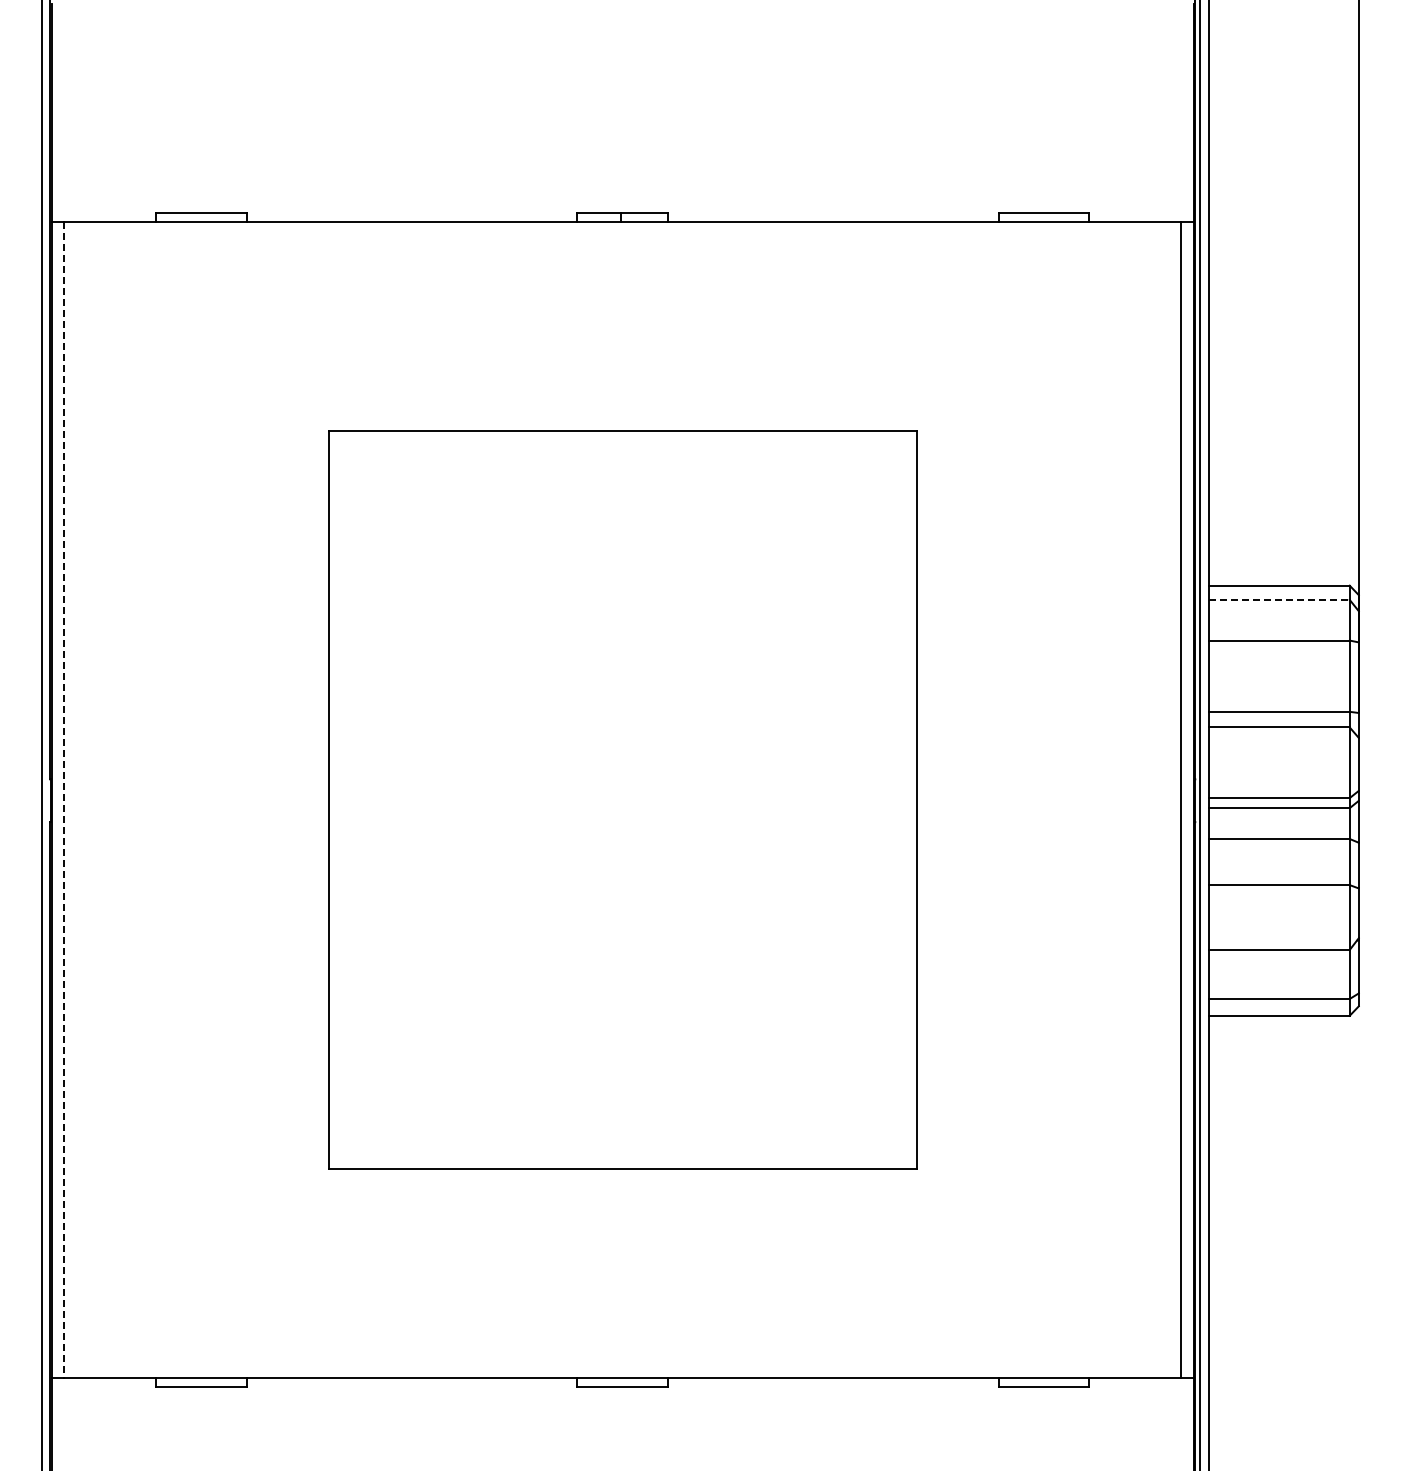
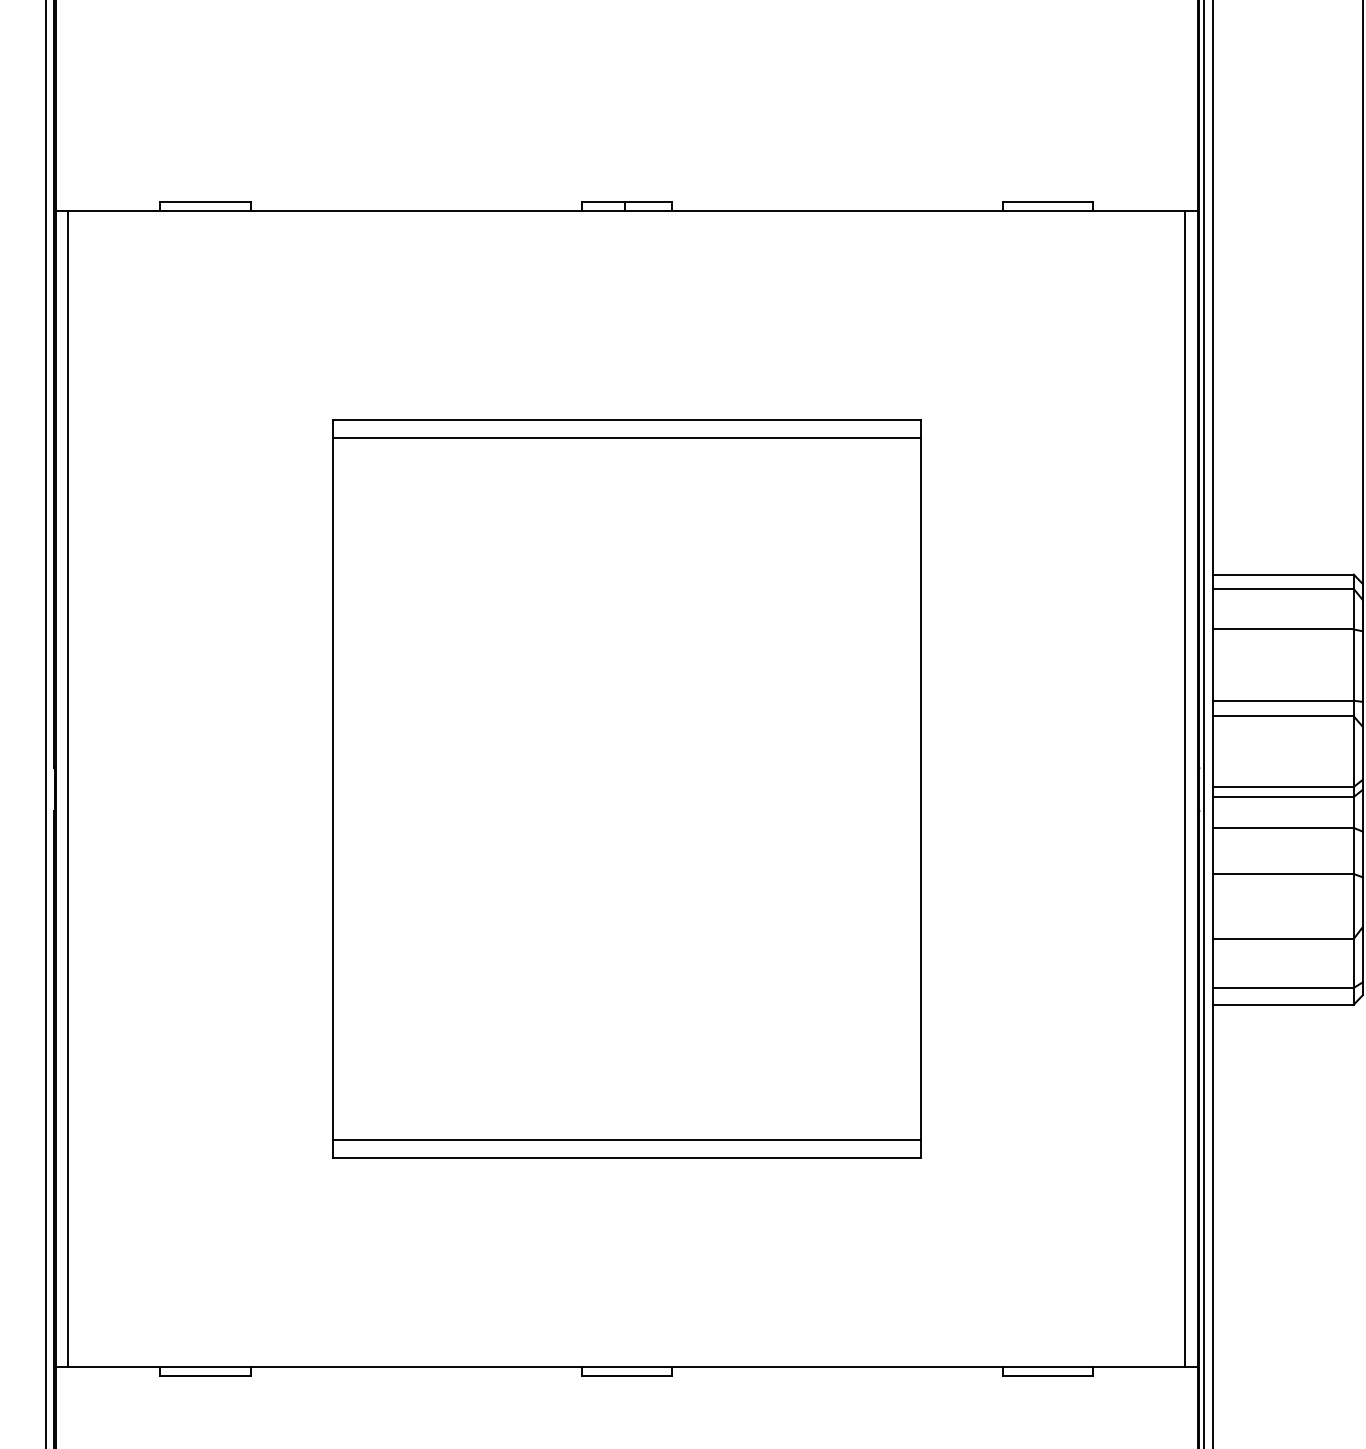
line: (622, 449) -> (626, 438), added
line: (1279, 599) -> (1283, 588), dashed -> solid
line: (64, 800) -> (68, 789), dashed -> solid
line: (622, 1151) -> (626, 1140), added

